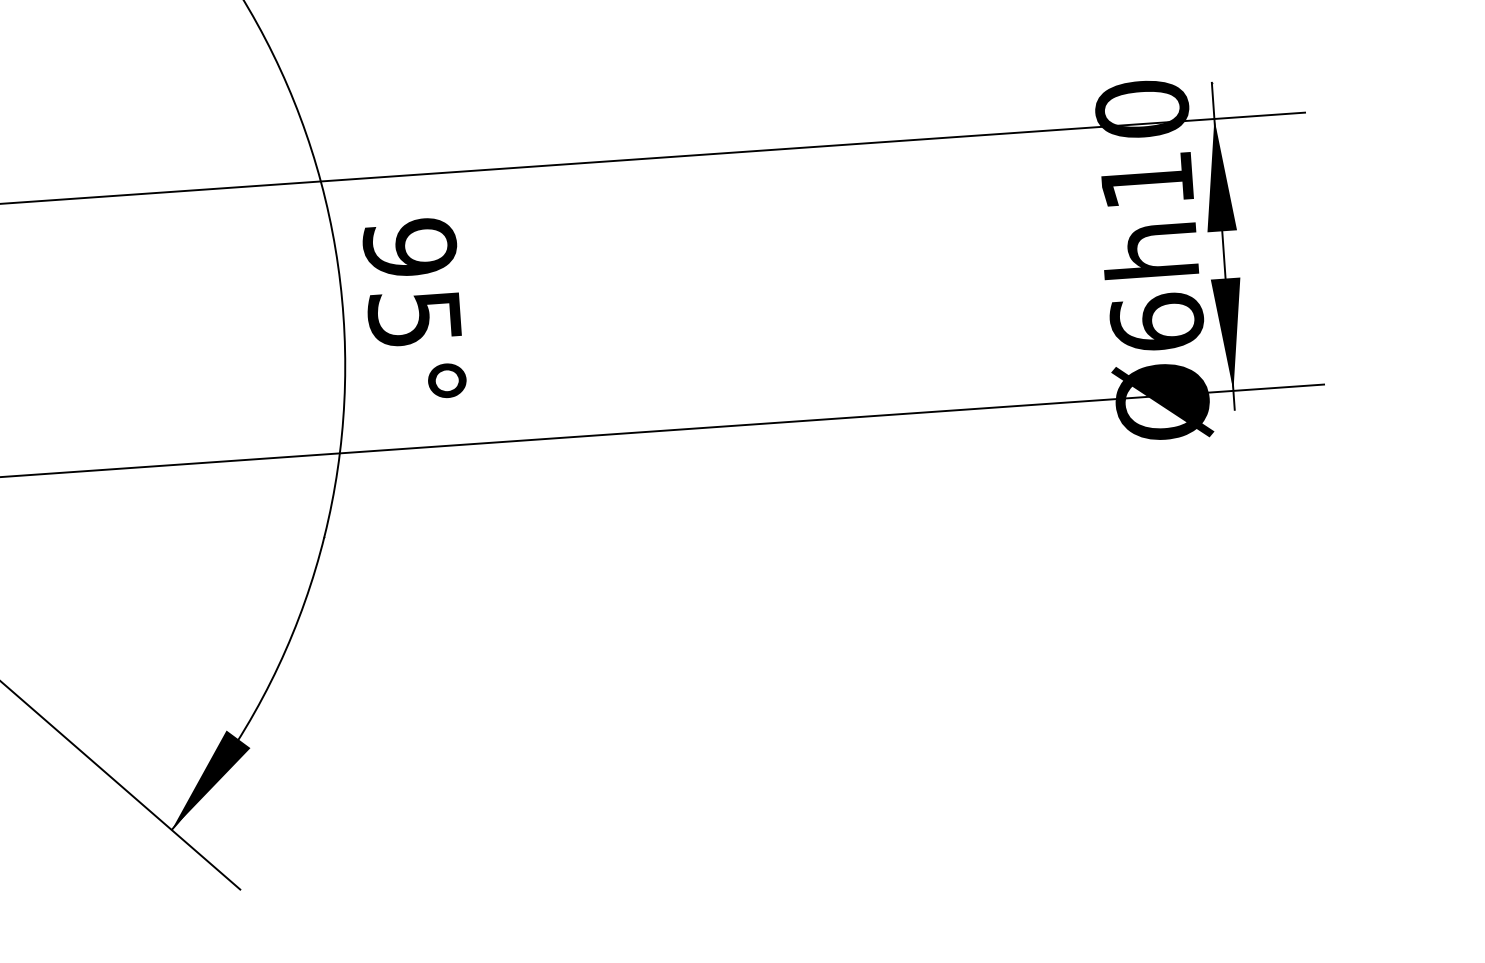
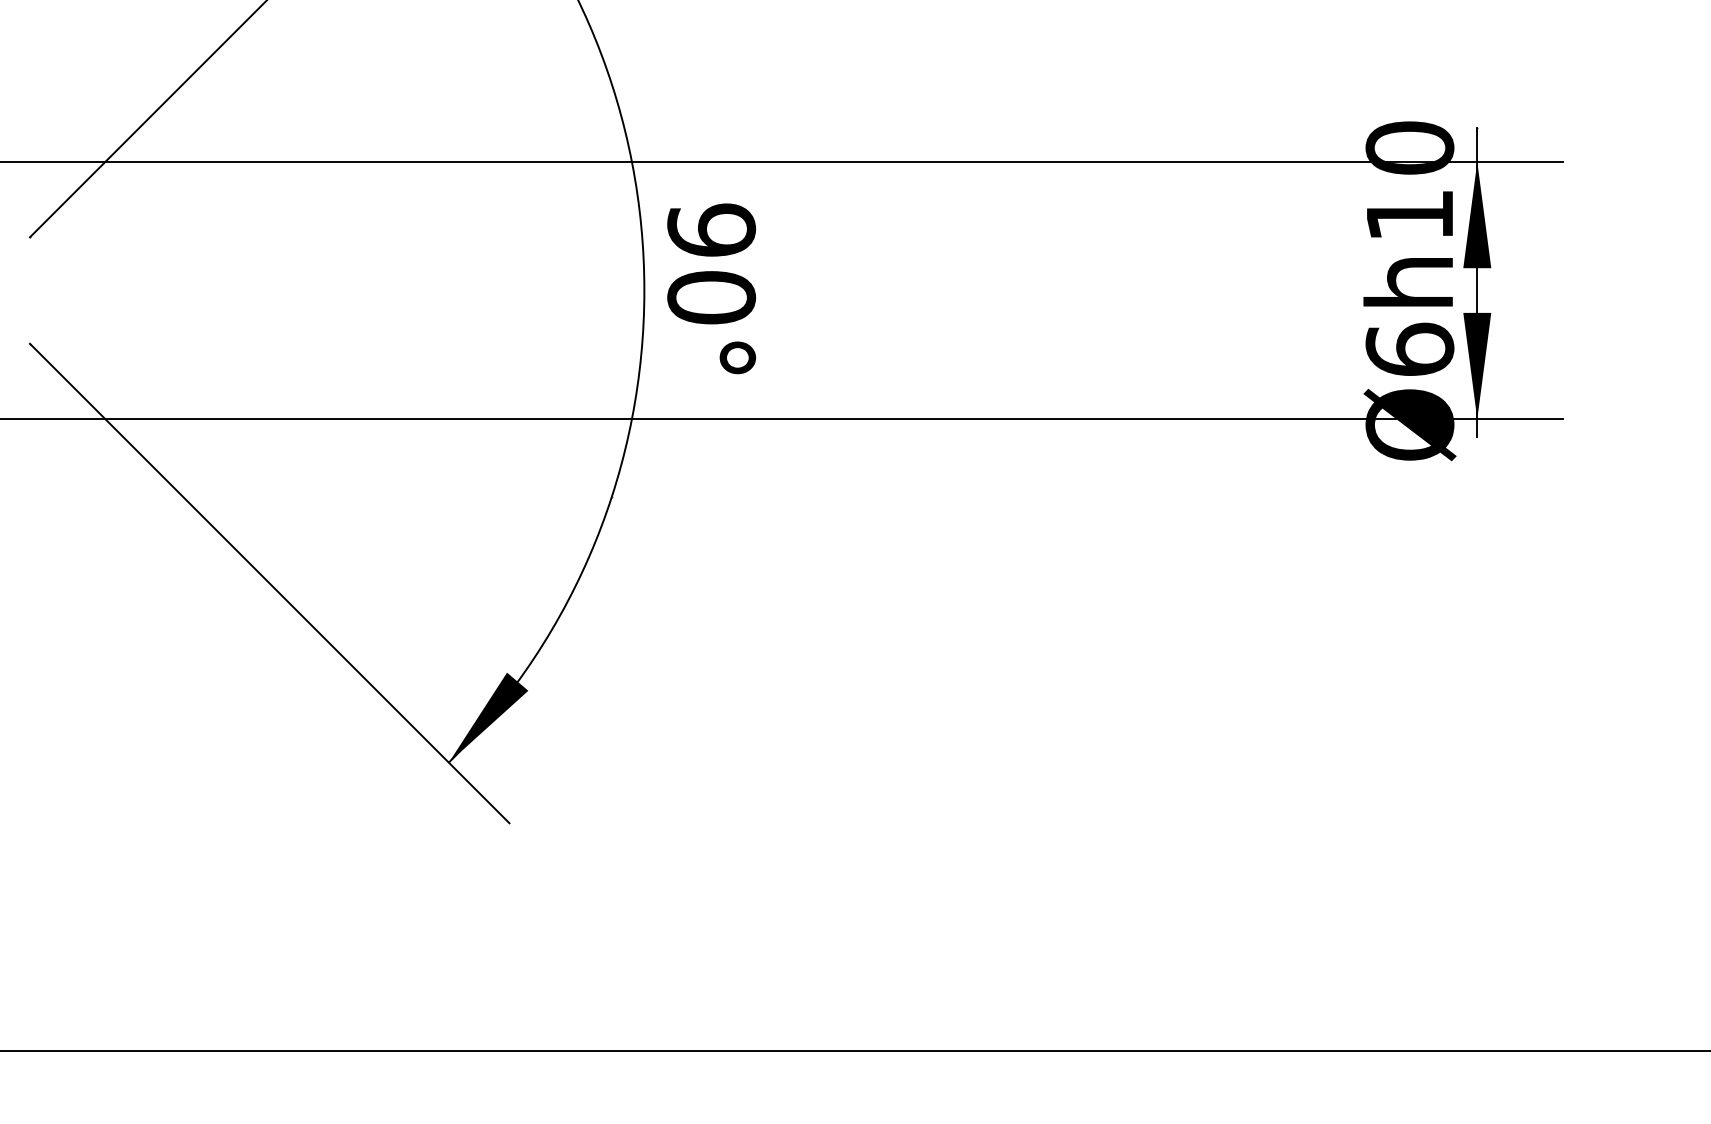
text: (414, 318) -> (711, 297), 95° -> 90°

